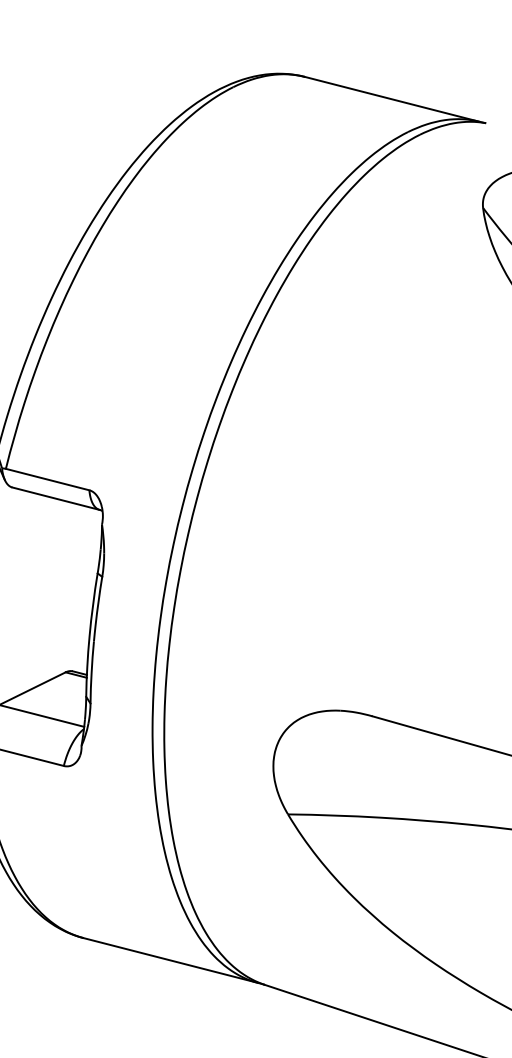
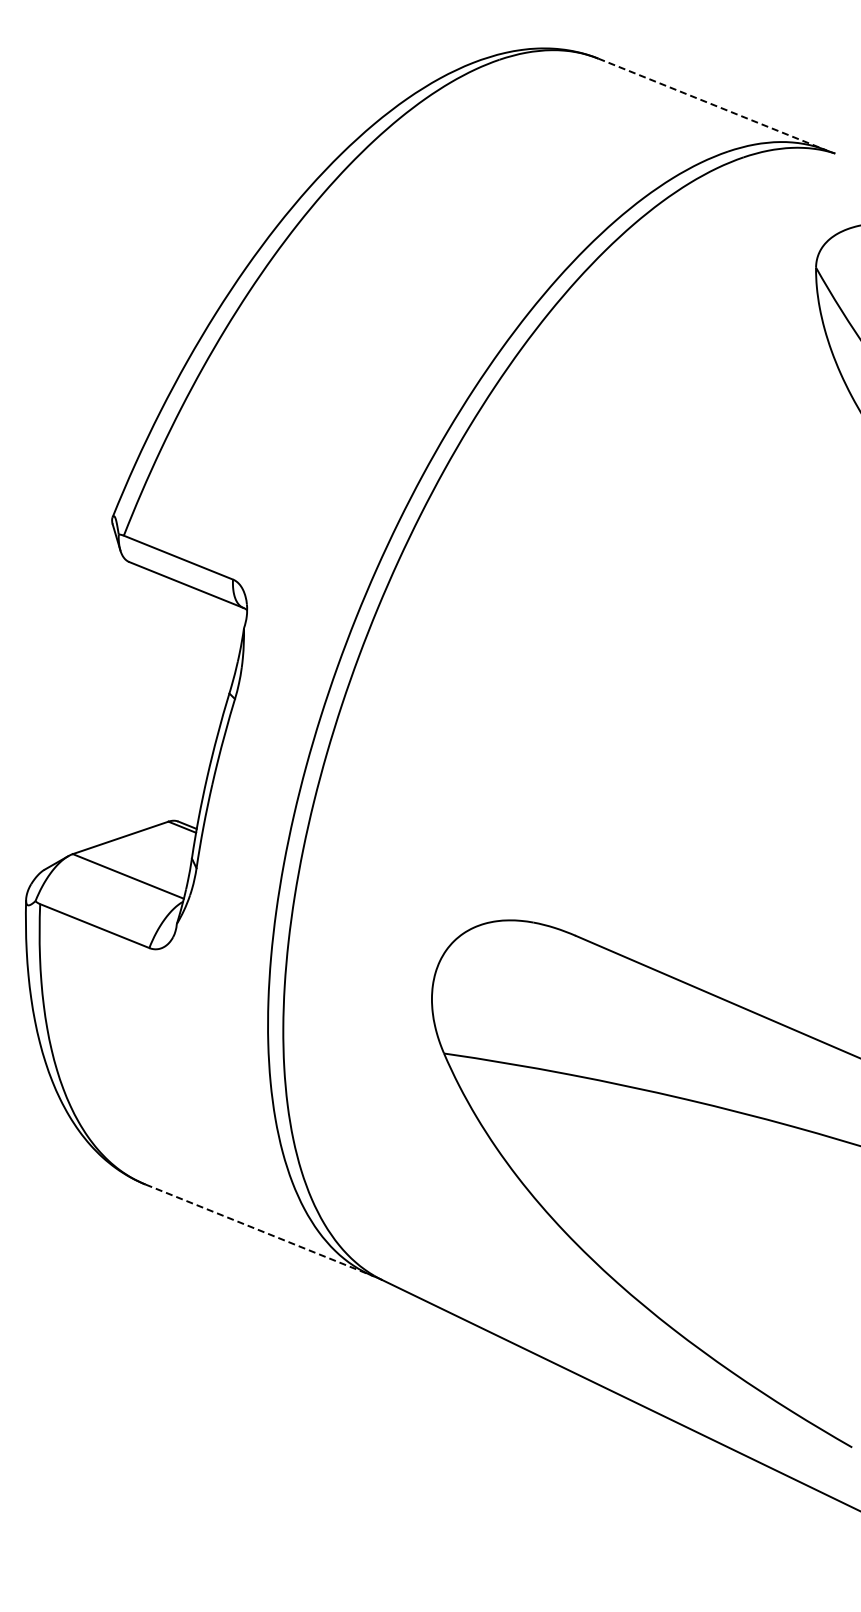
line: (393, 99) -> (713, 104), solid -> dashed
line: (171, 960) -> (260, 1230), solid -> dashed

